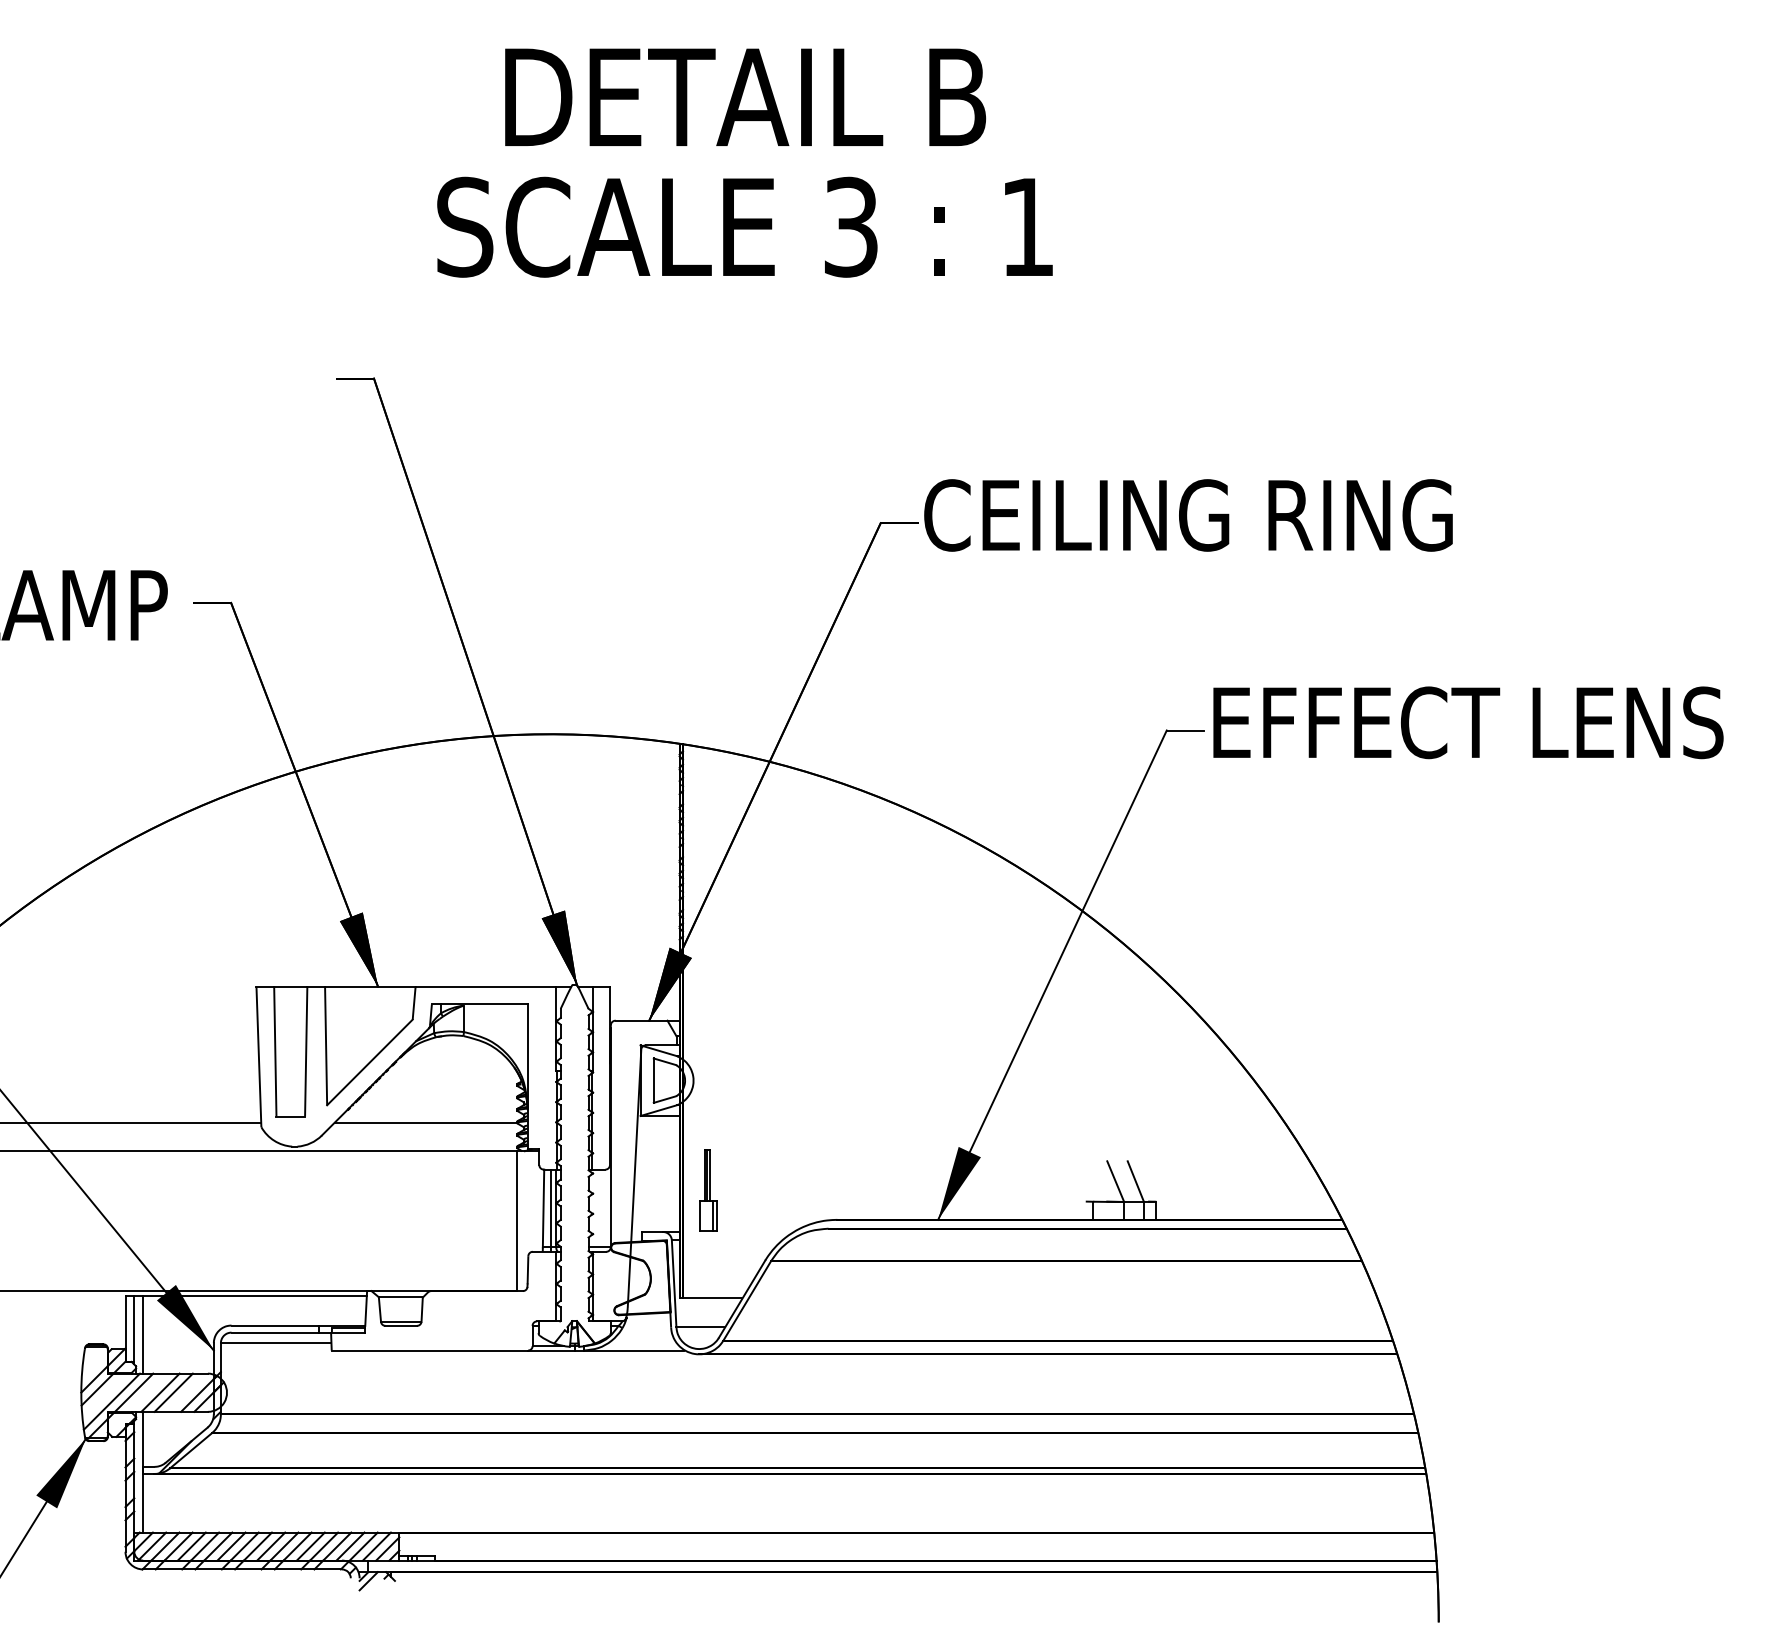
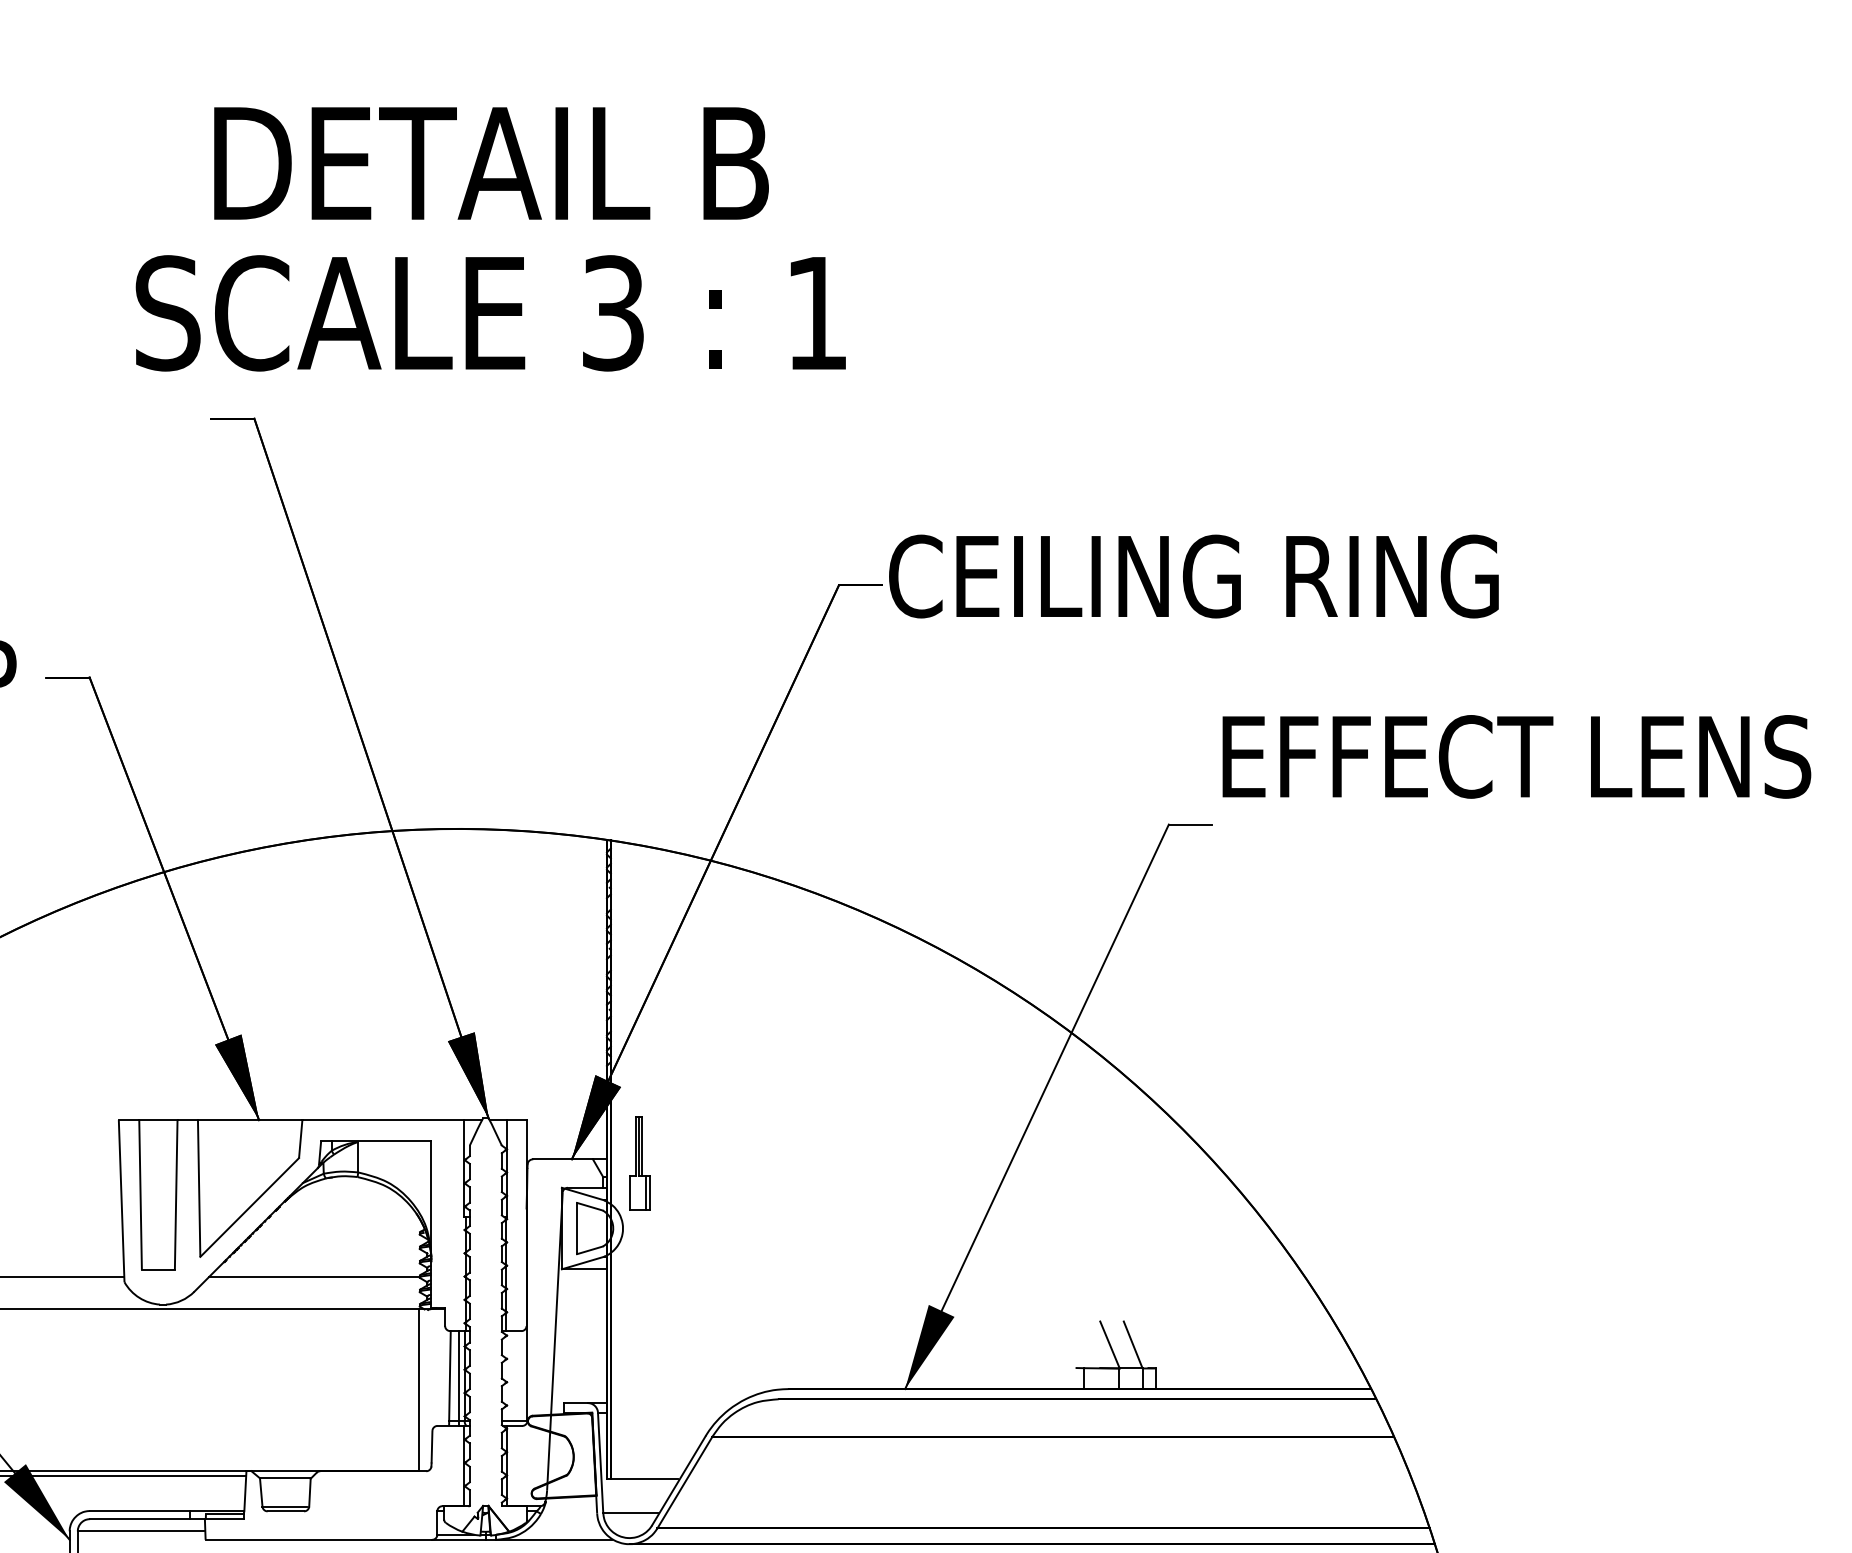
text: (744, 162) -> (490, 238), moved
text: (1468, 722) -> (1516, 756), moved
part: (708, 1190) -> (640, 1163), moved

